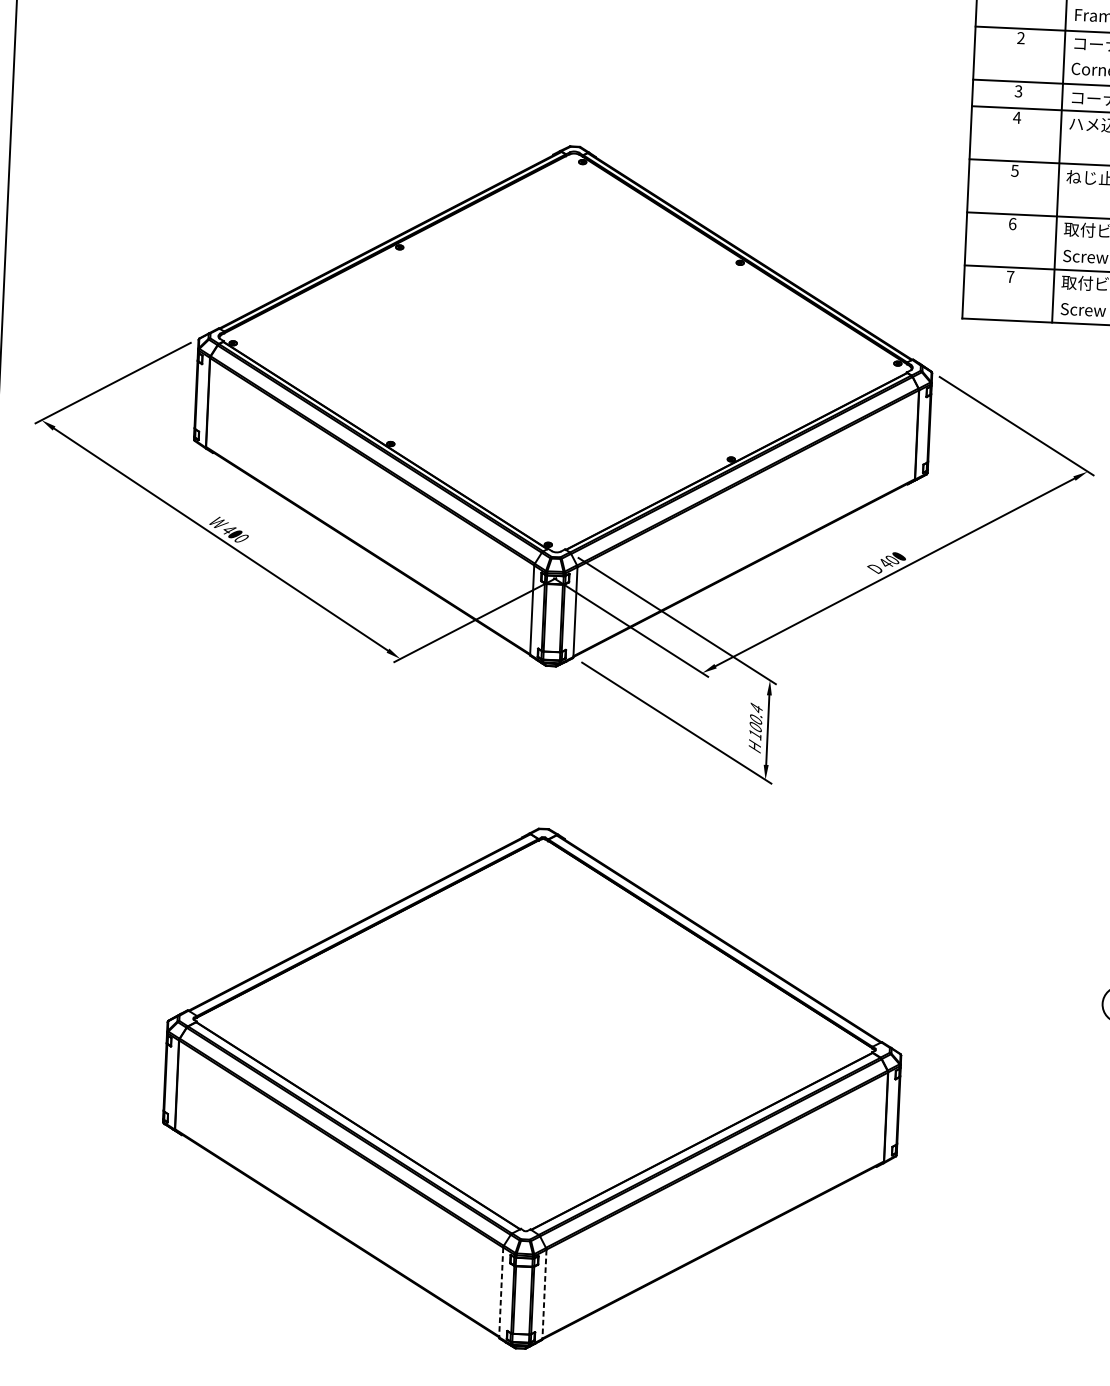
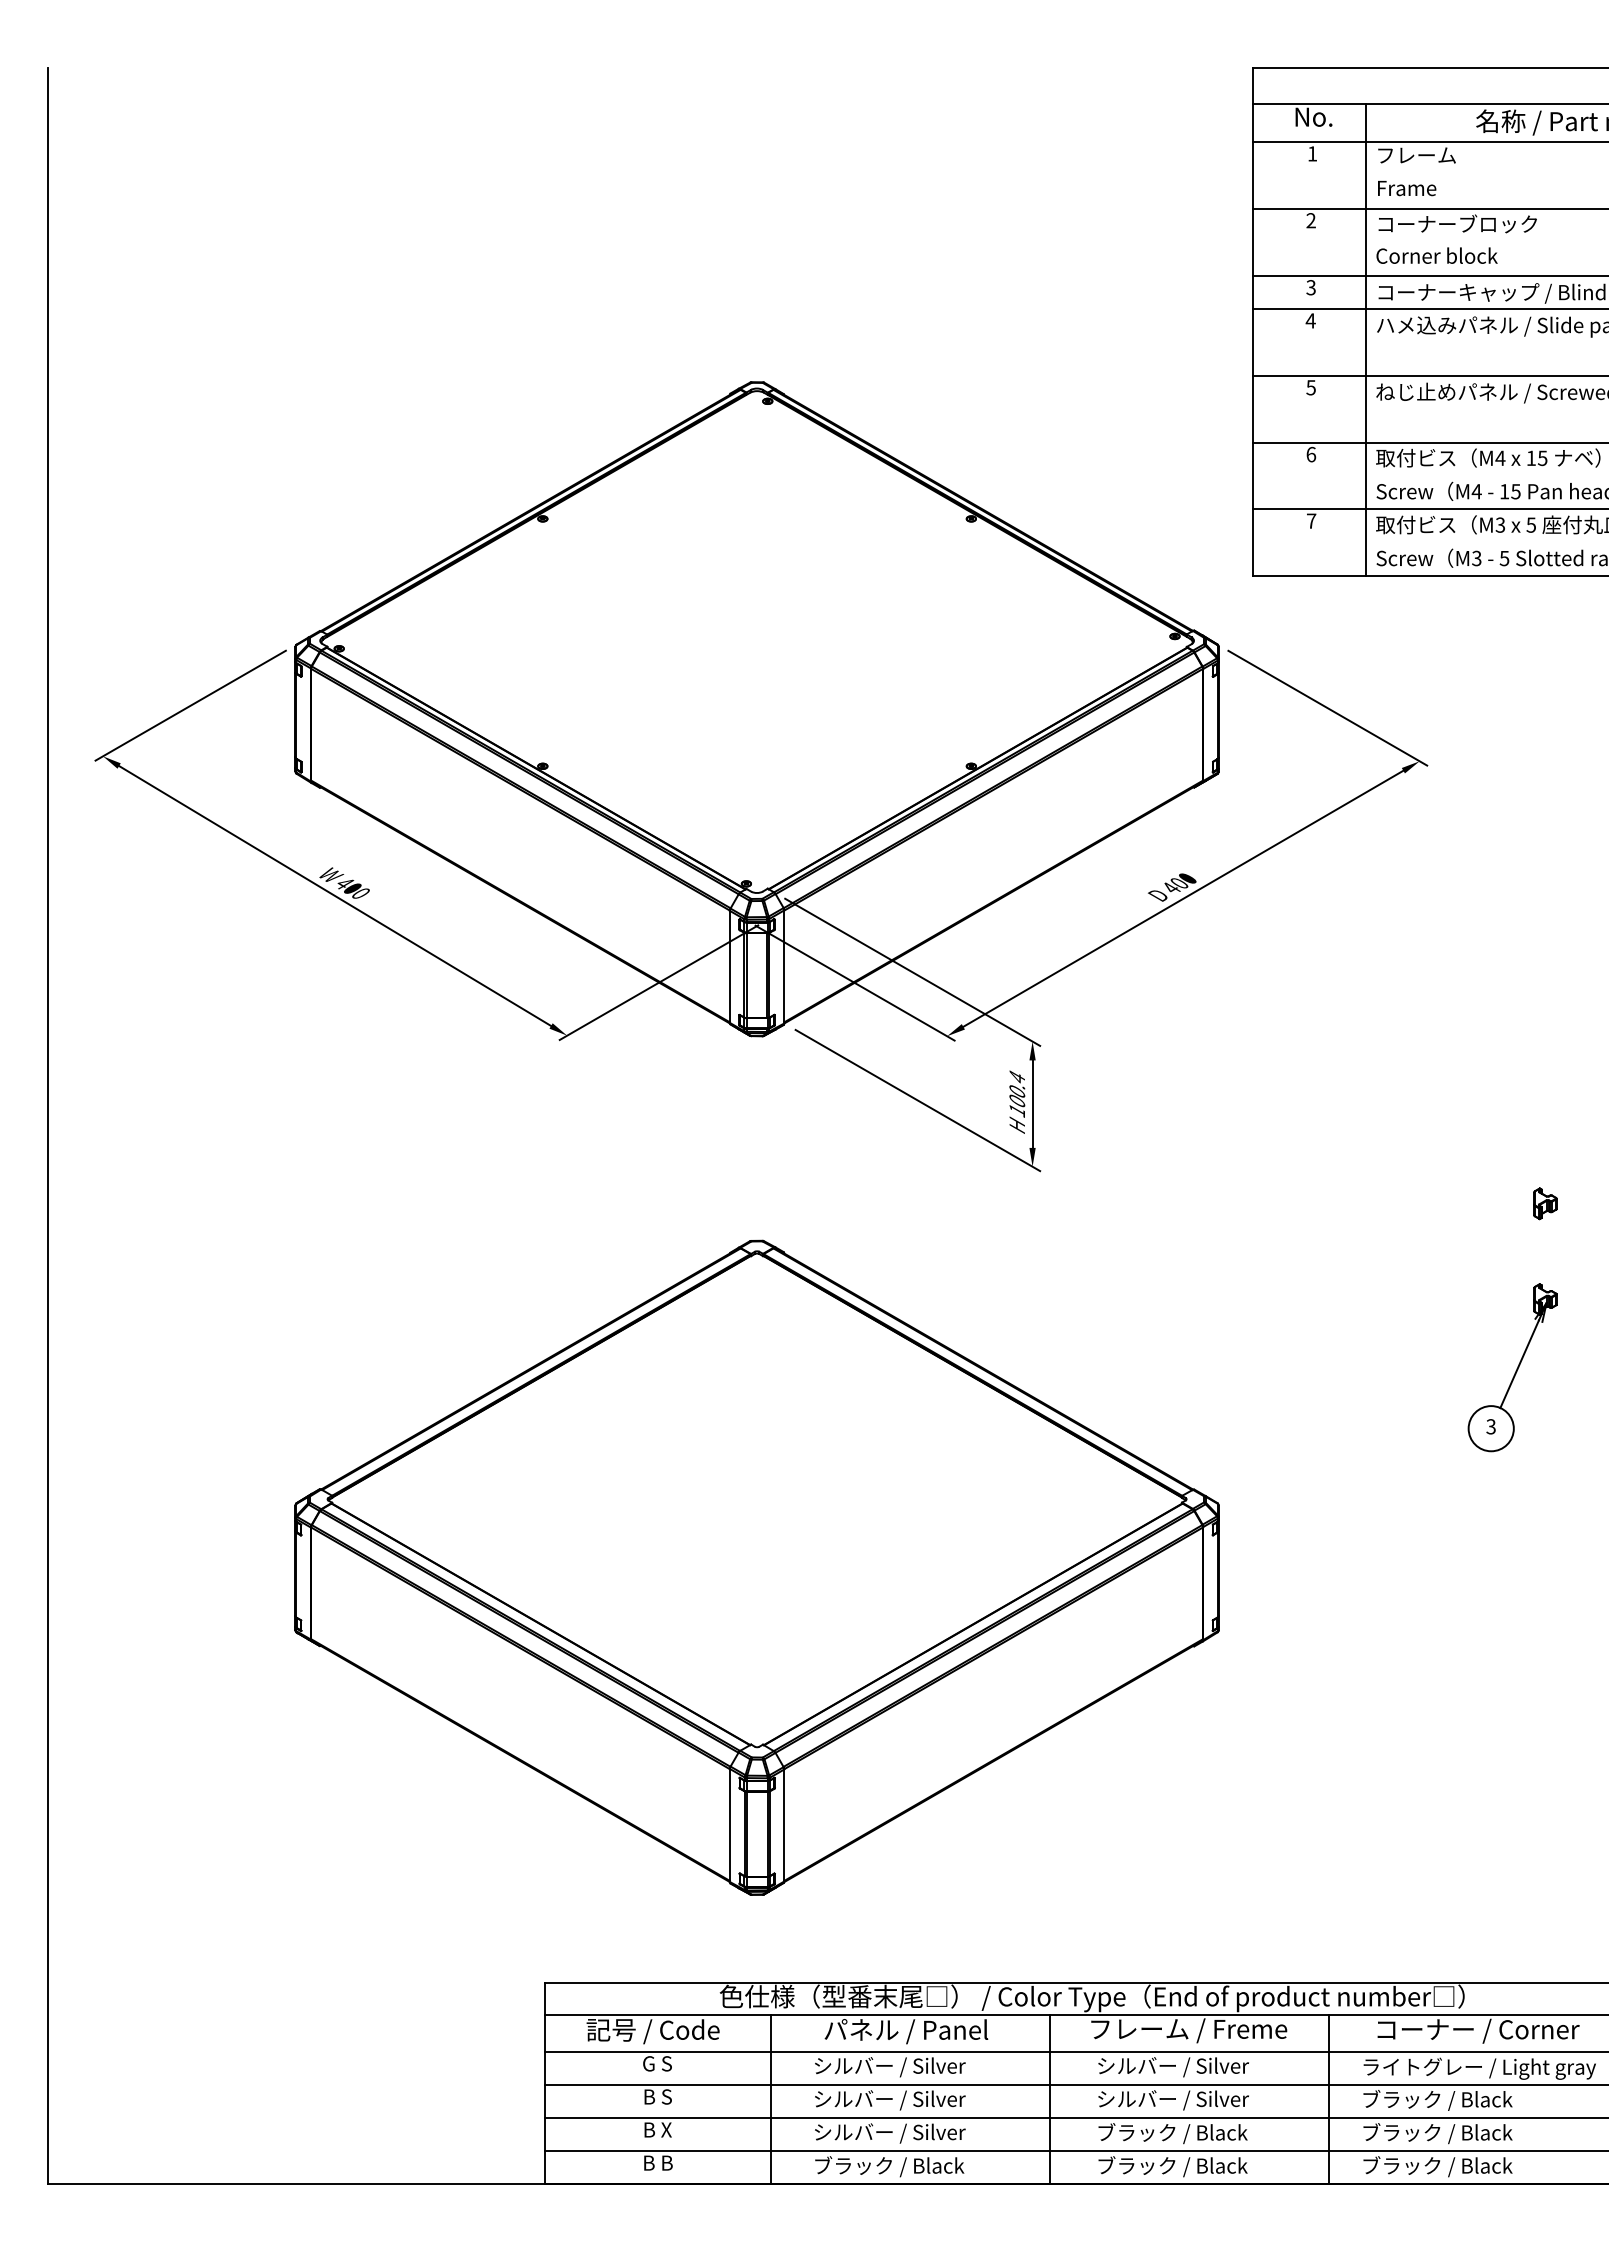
line: (500, 1292) -> (729, 1825), dashed -> solid
line: (544, 1294) -> (784, 1825), dashed -> solid

